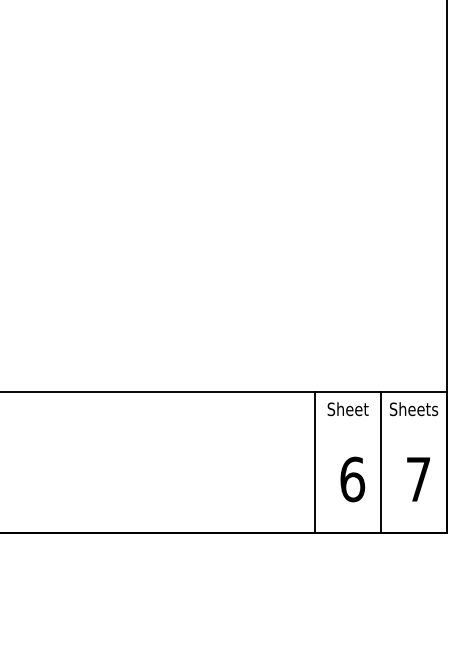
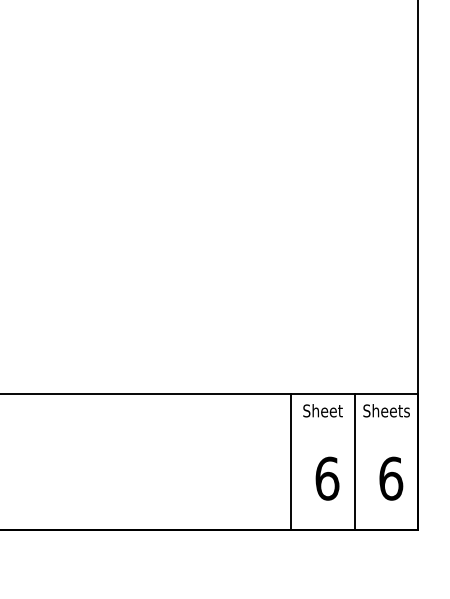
text: (418, 479) -> (391, 478), 7 -> 6

